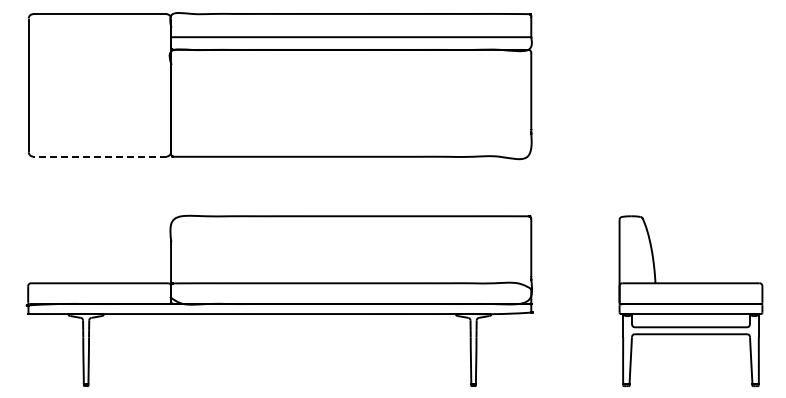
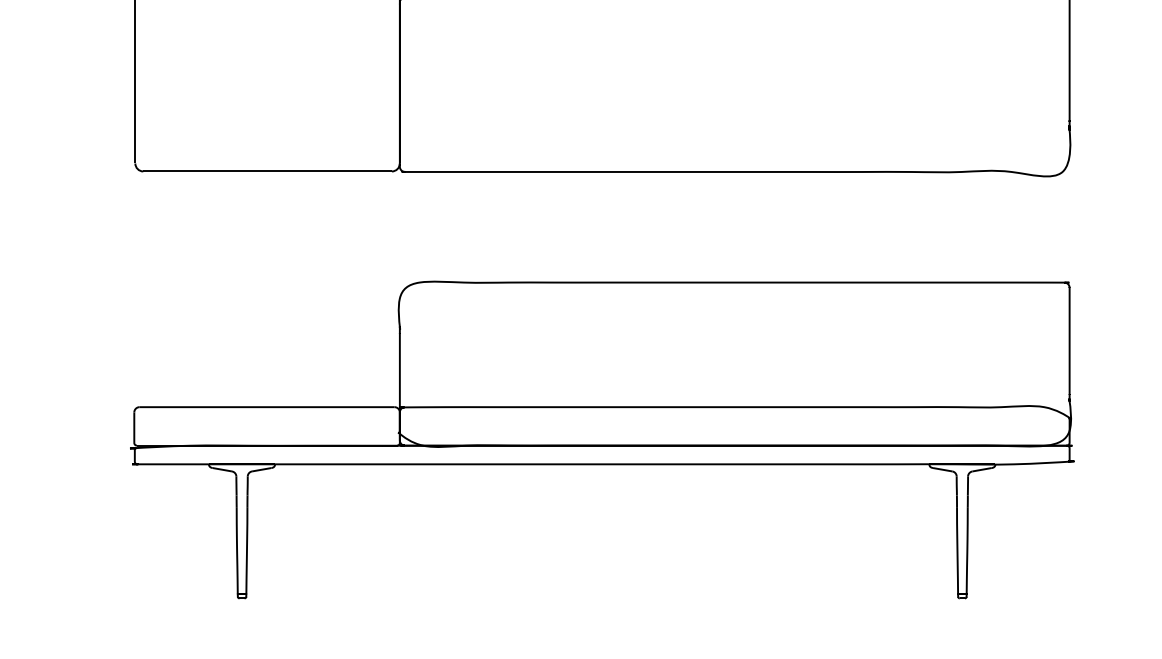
line: (99, 156) -> (266, 171), dashed -> solid

